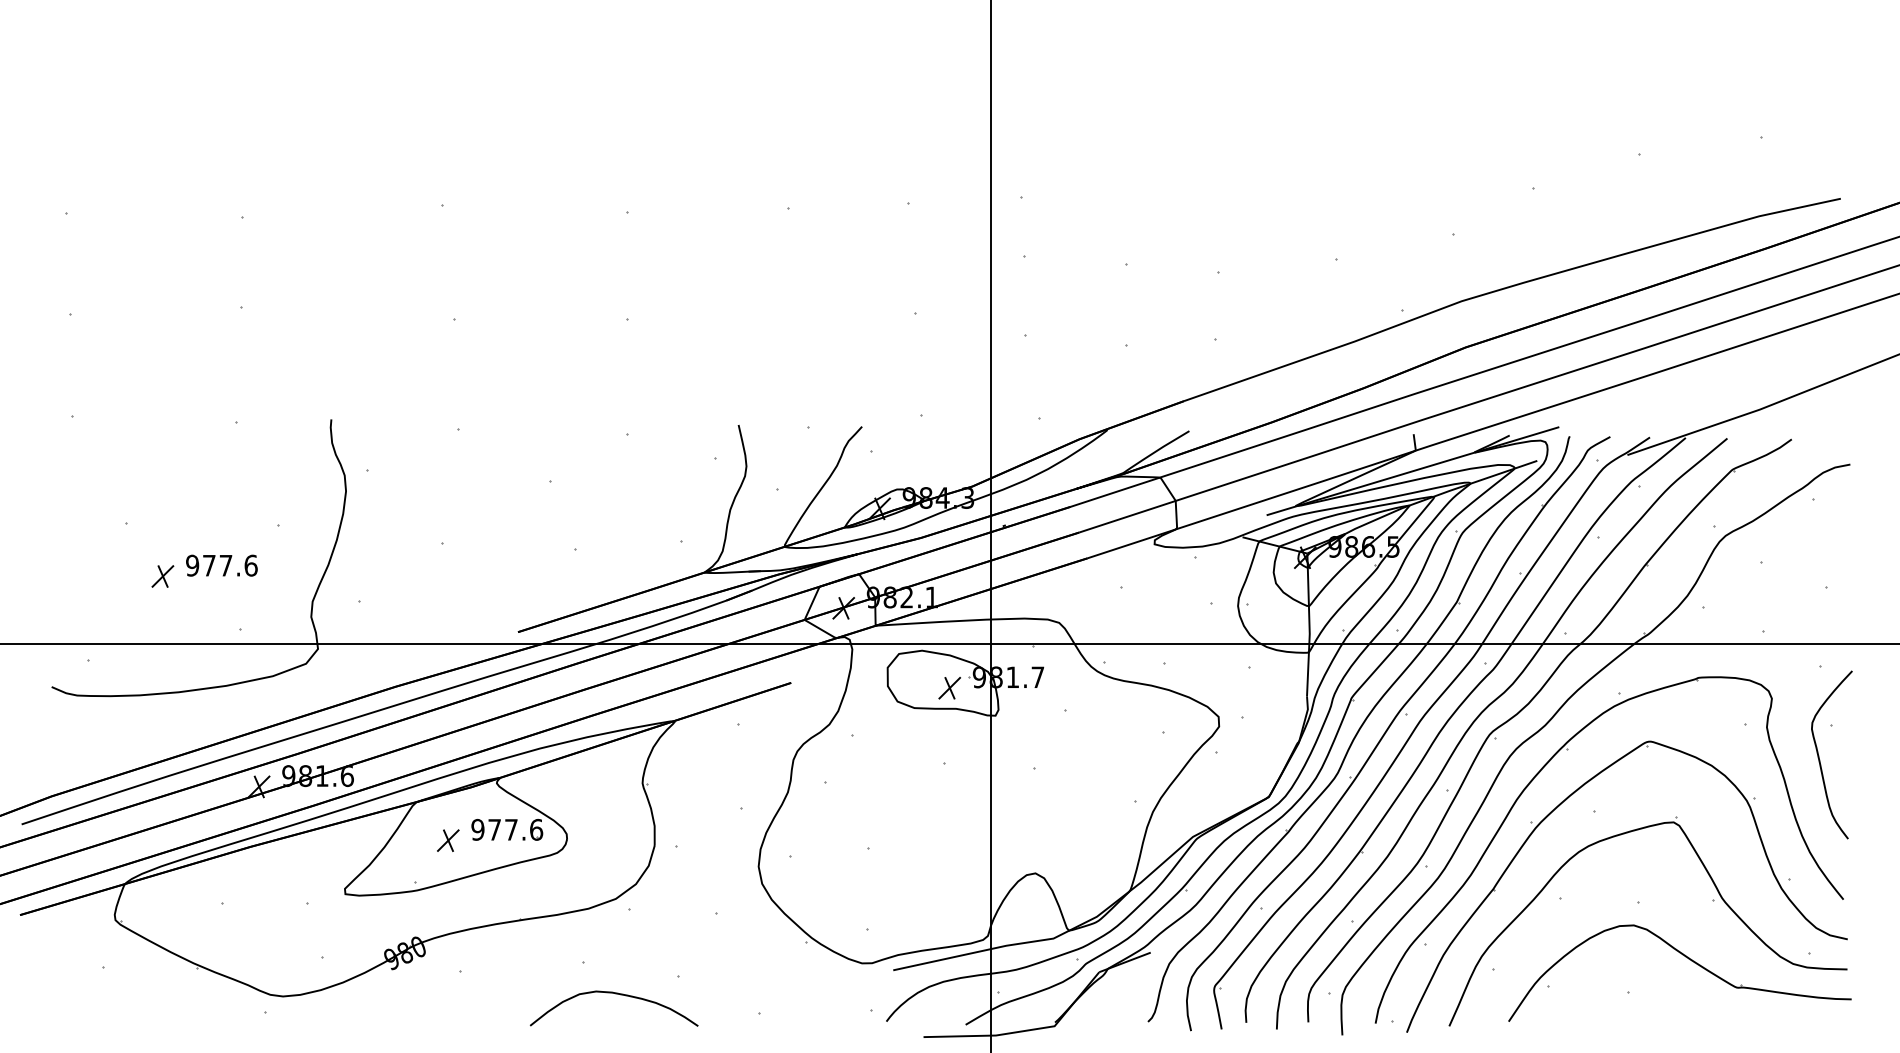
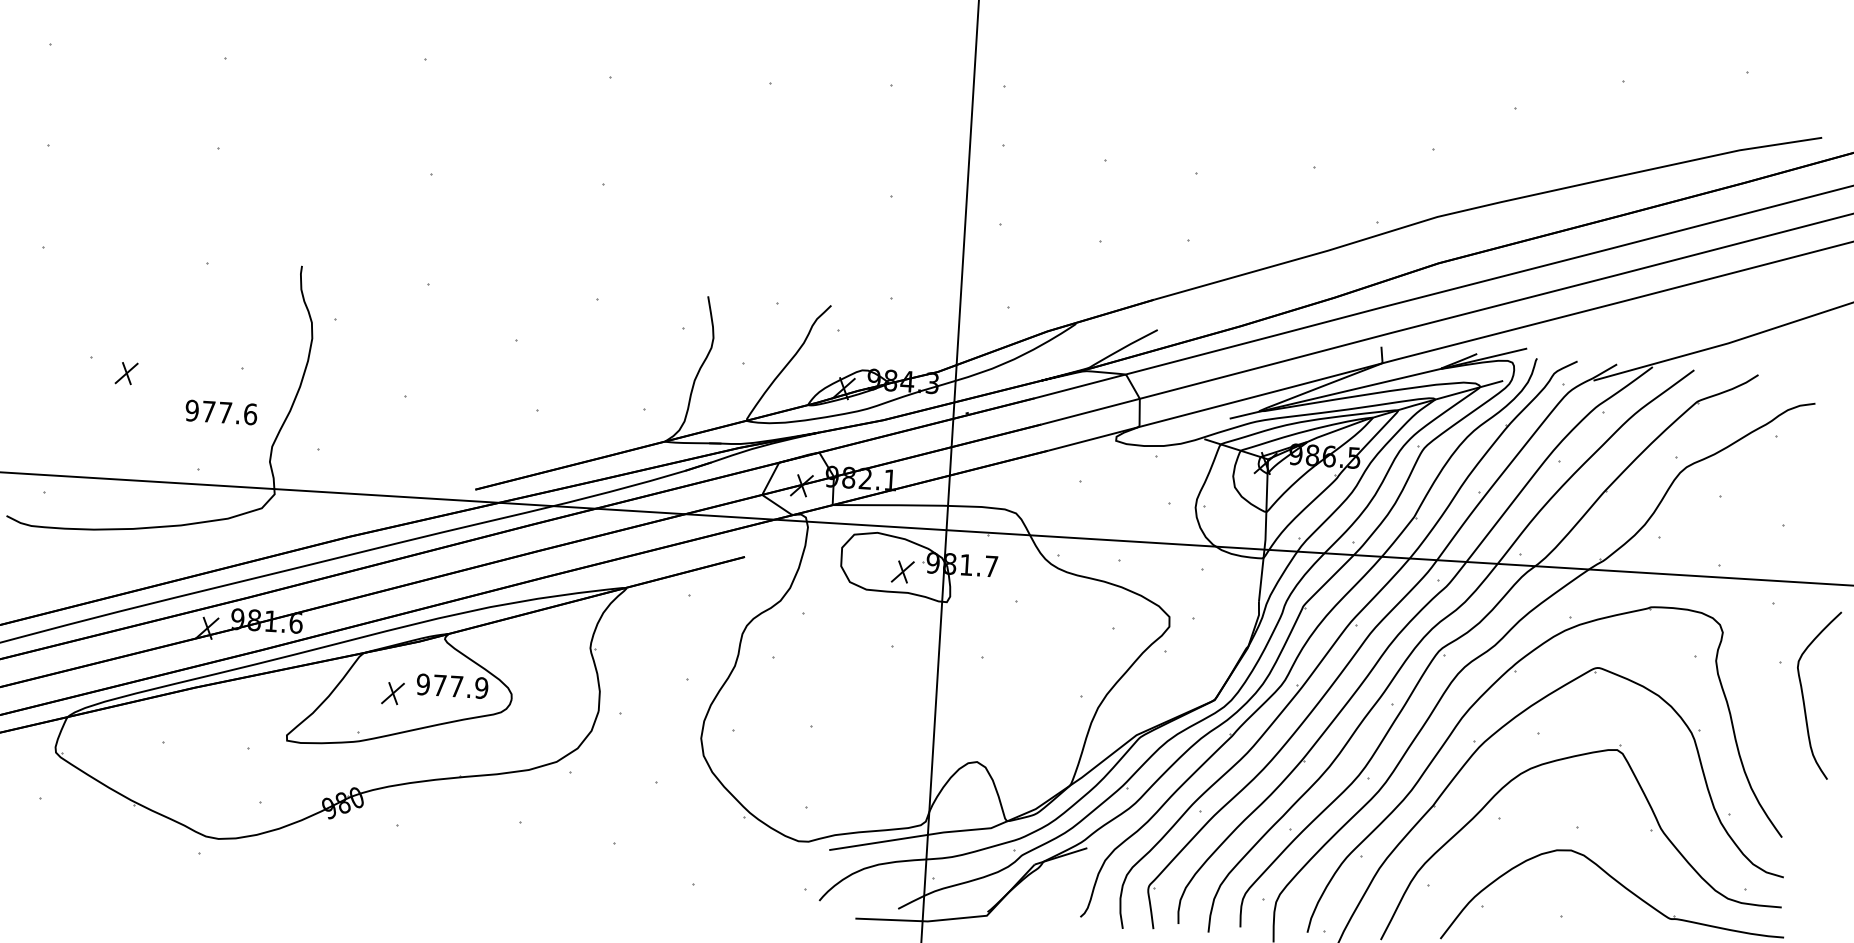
text: (221, 565) -> (221, 412), moved
part: (162, 576) -> (126, 373), moved
curve: (1819, 755) -> (1803, 694), moved
text: (536, 829) -> (481, 687), 977.6 -> 977.9
curve: (615, 994) -> (550, 857), removed

